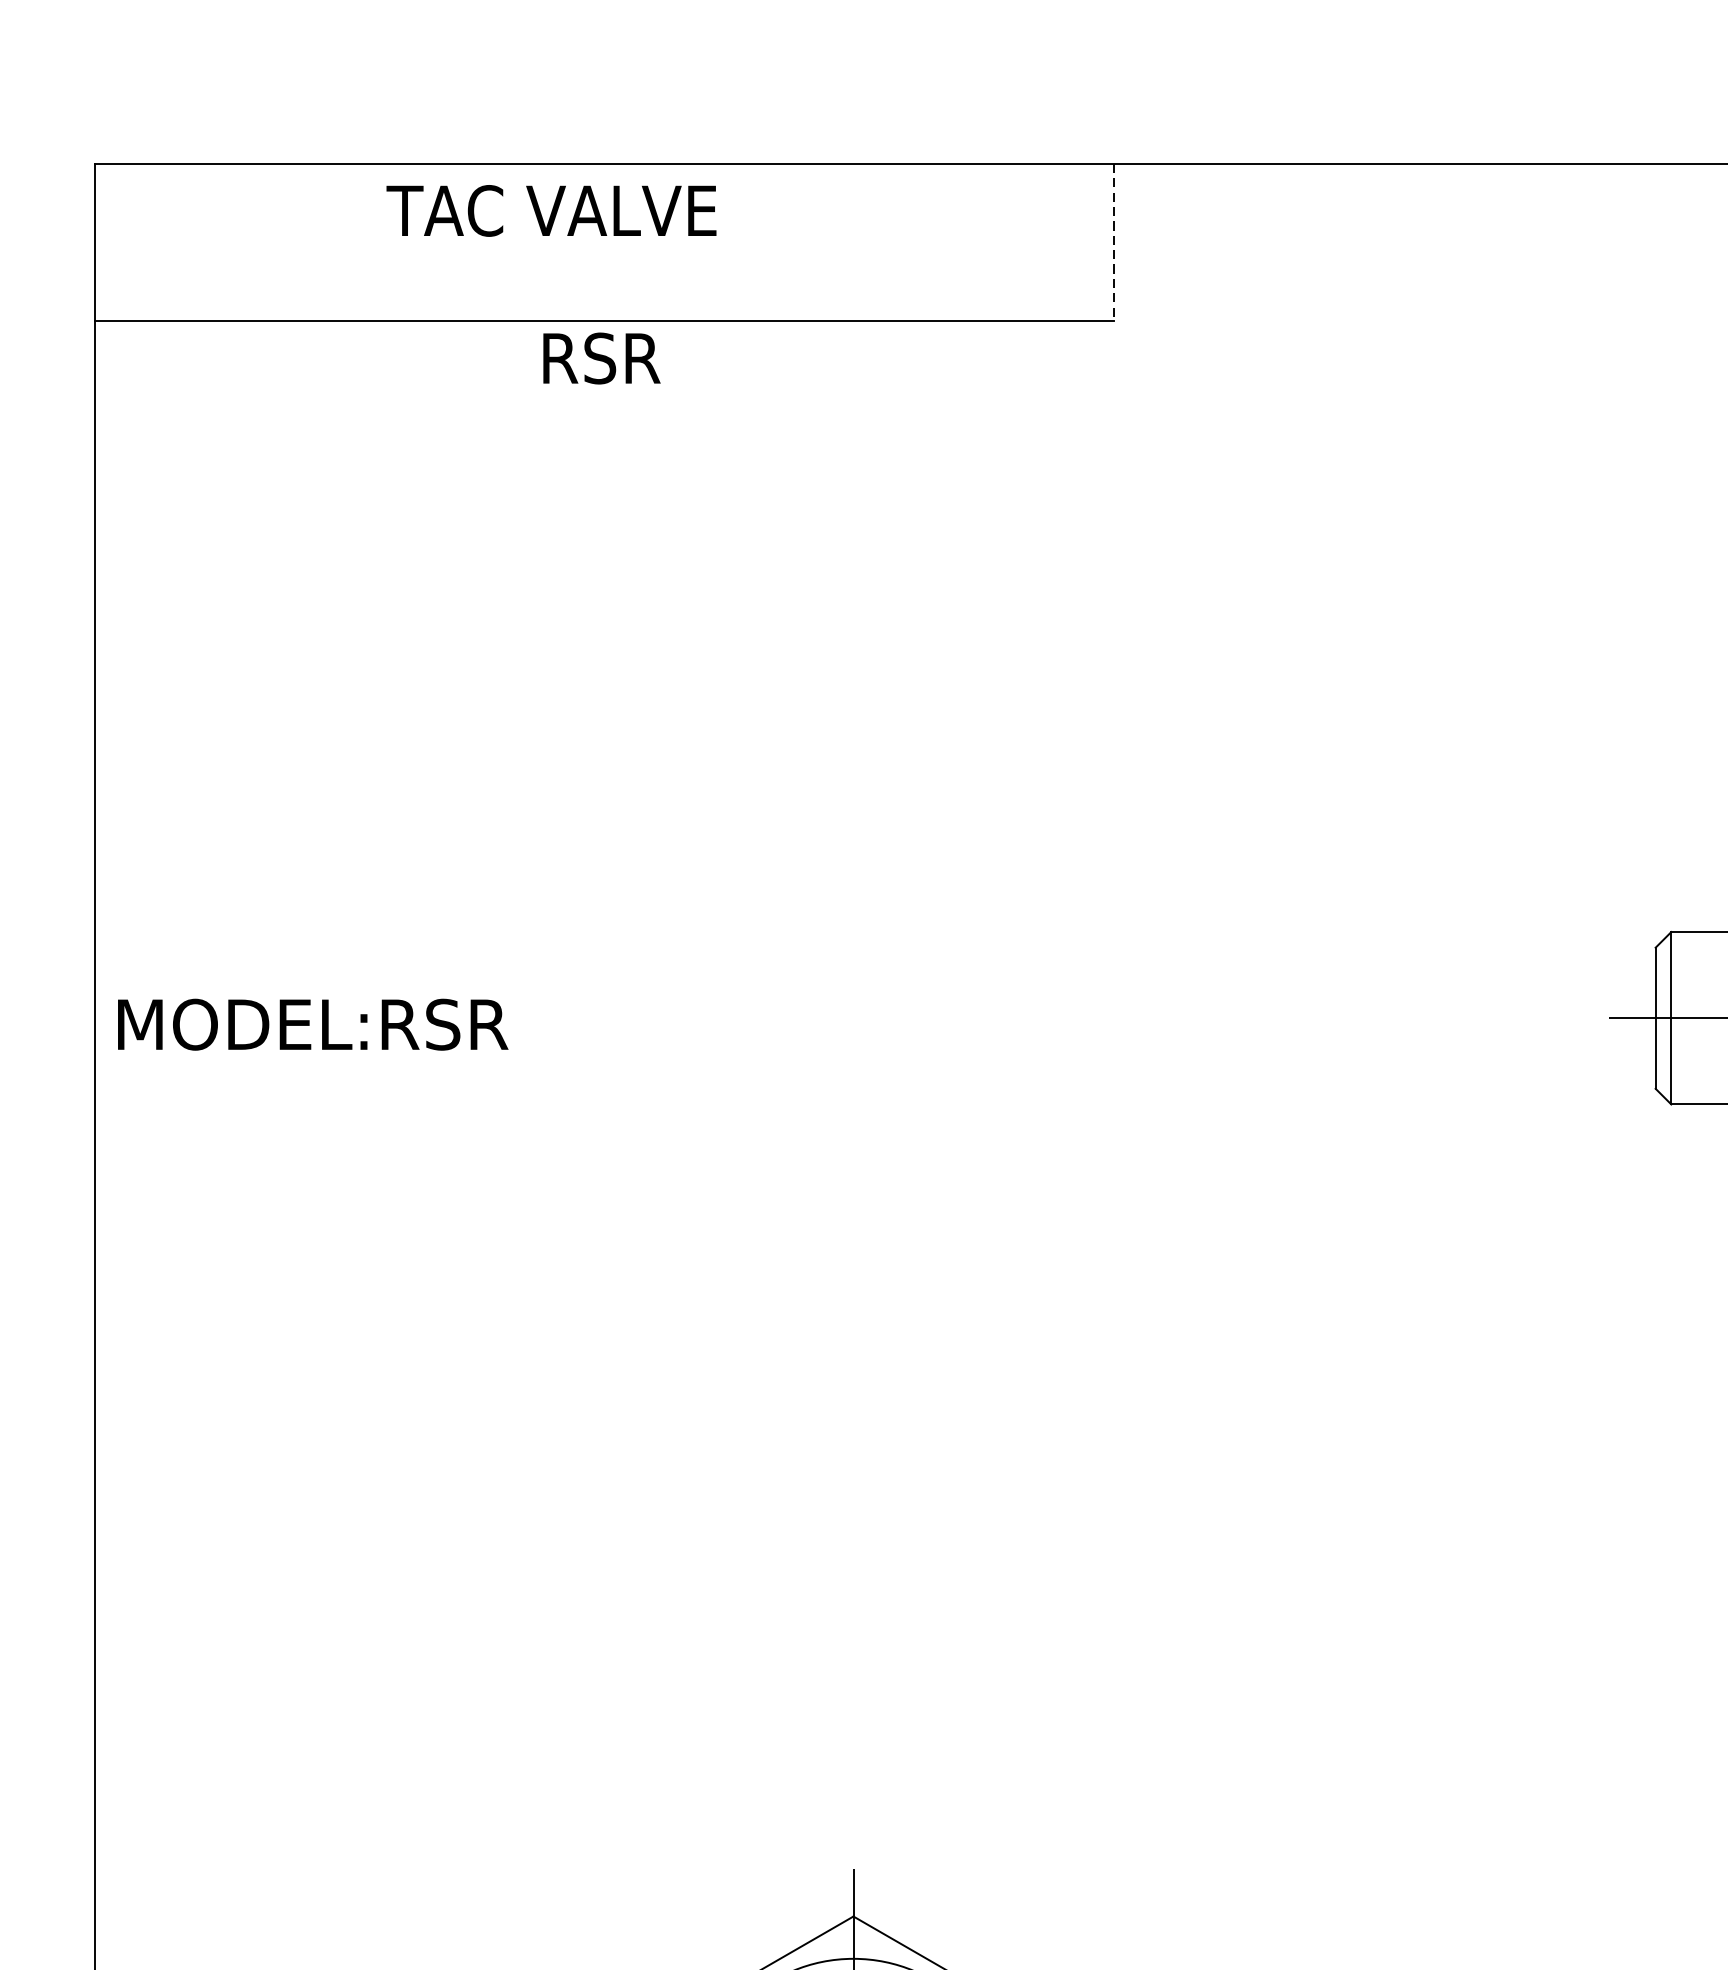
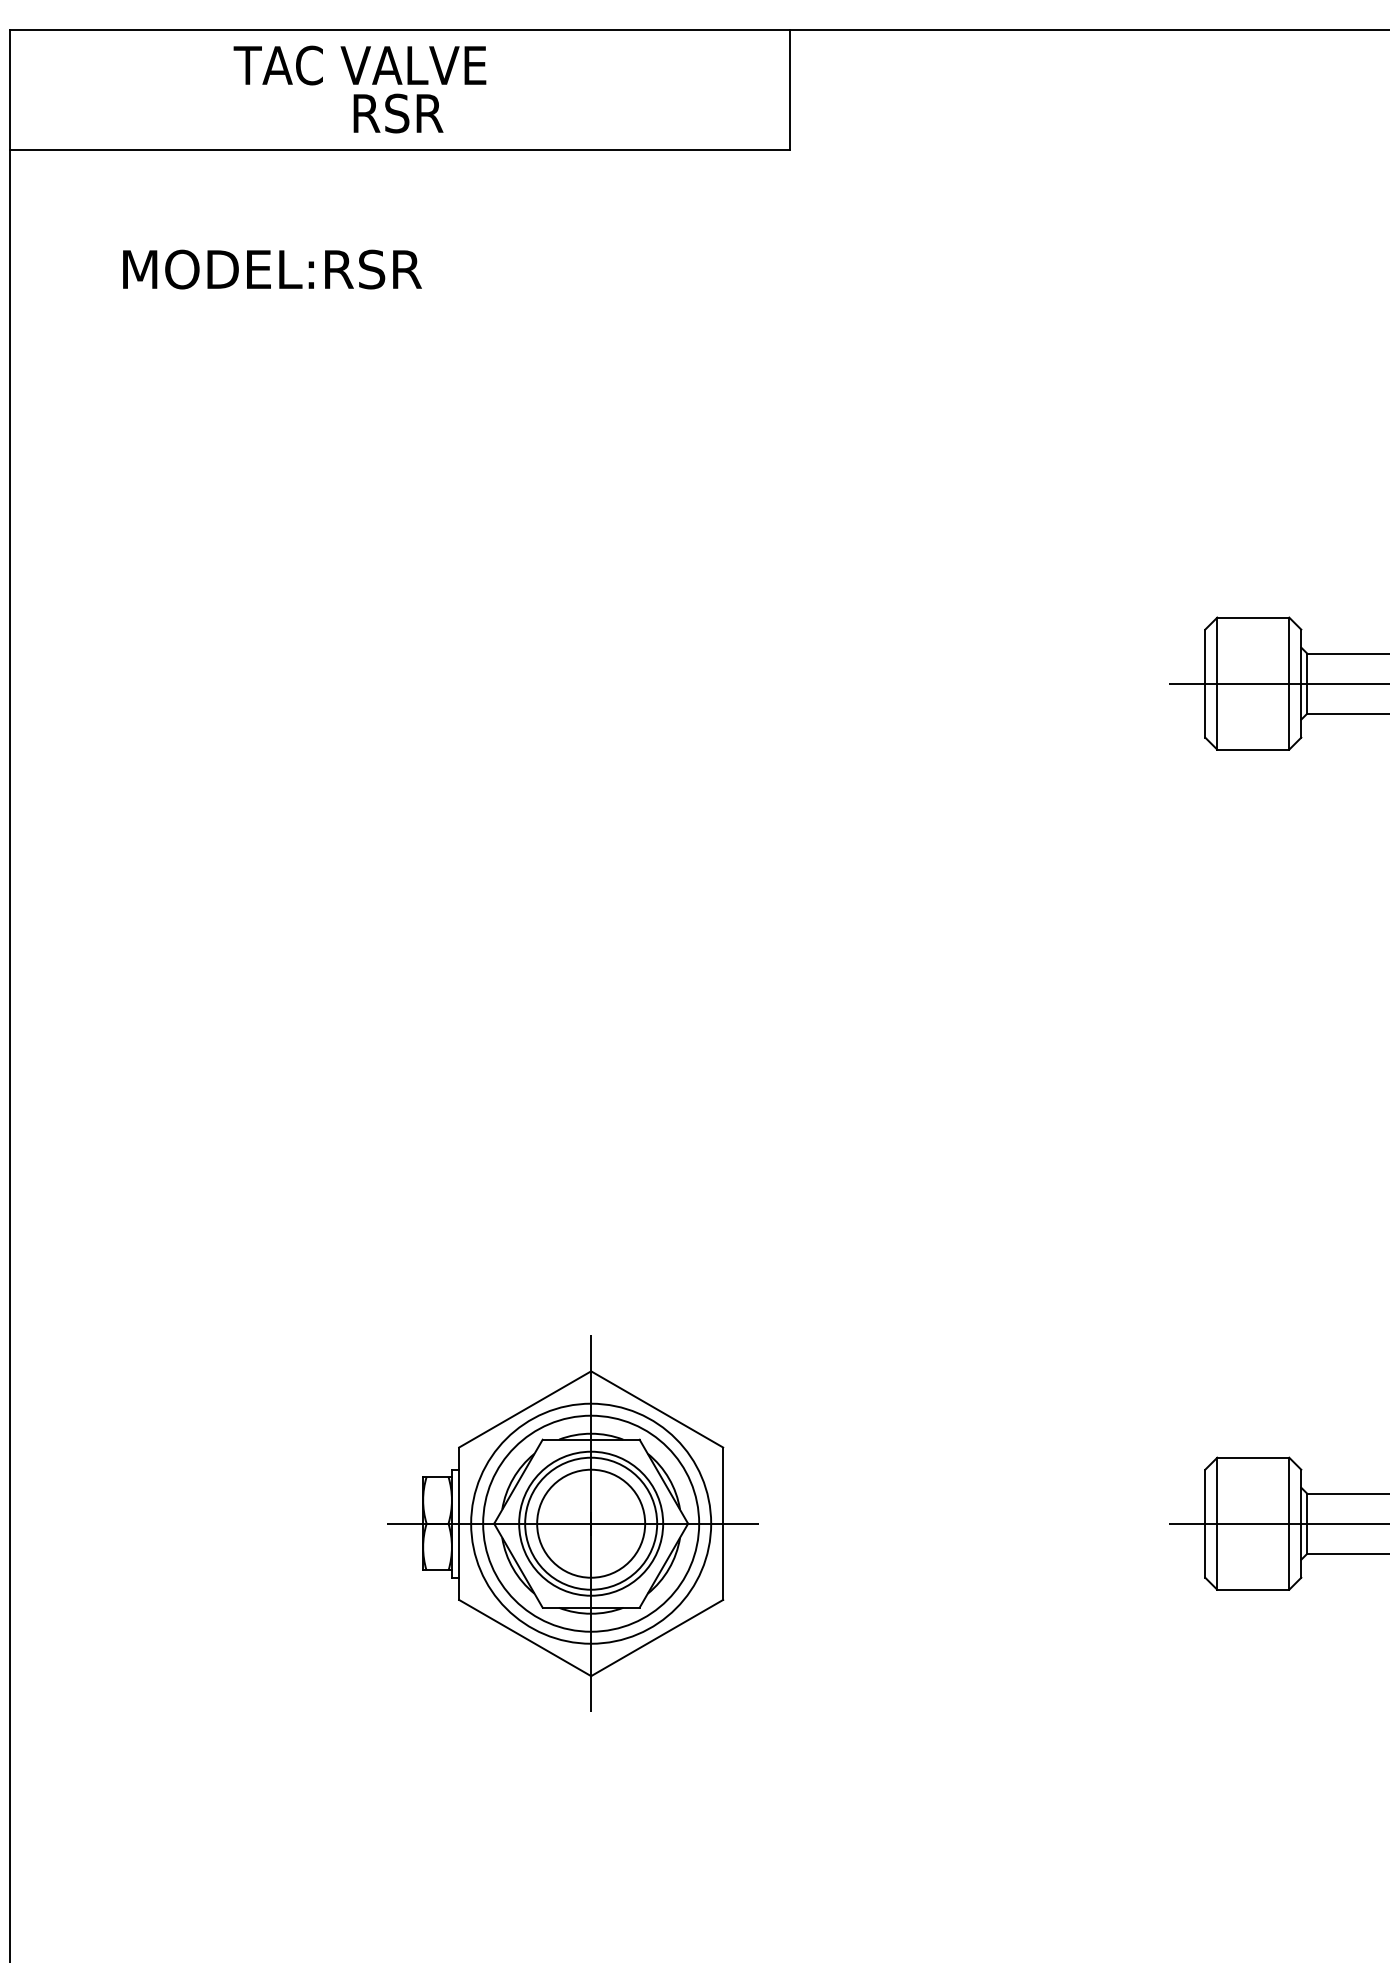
line: (1113, 243) -> (790, 90), dashed -> solid
text: (601, 358) -> (398, 113), moved
text: (313, 1024) -> (272, 269), moved

